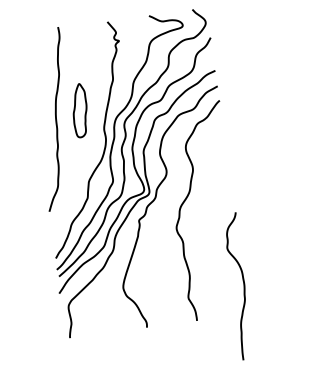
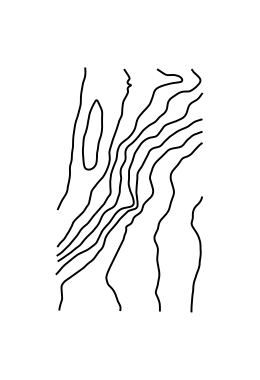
part: (79, 110) -> (92, 134), size x1.67
curve: (242, 285) -> (199, 254), moved

